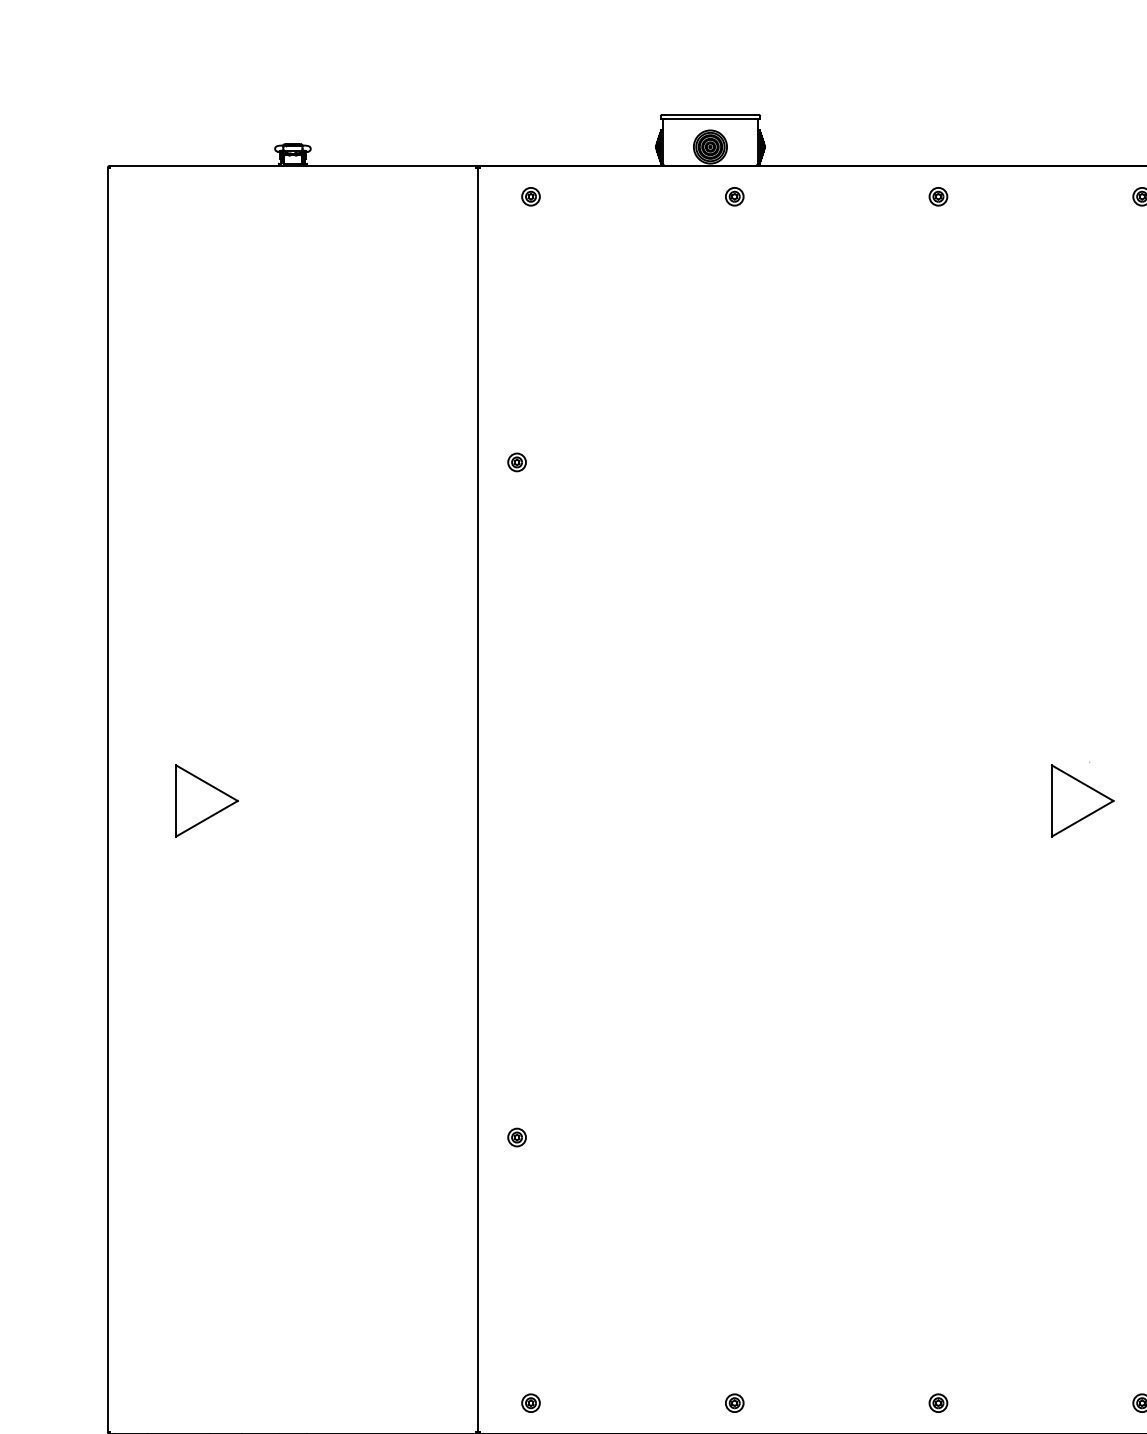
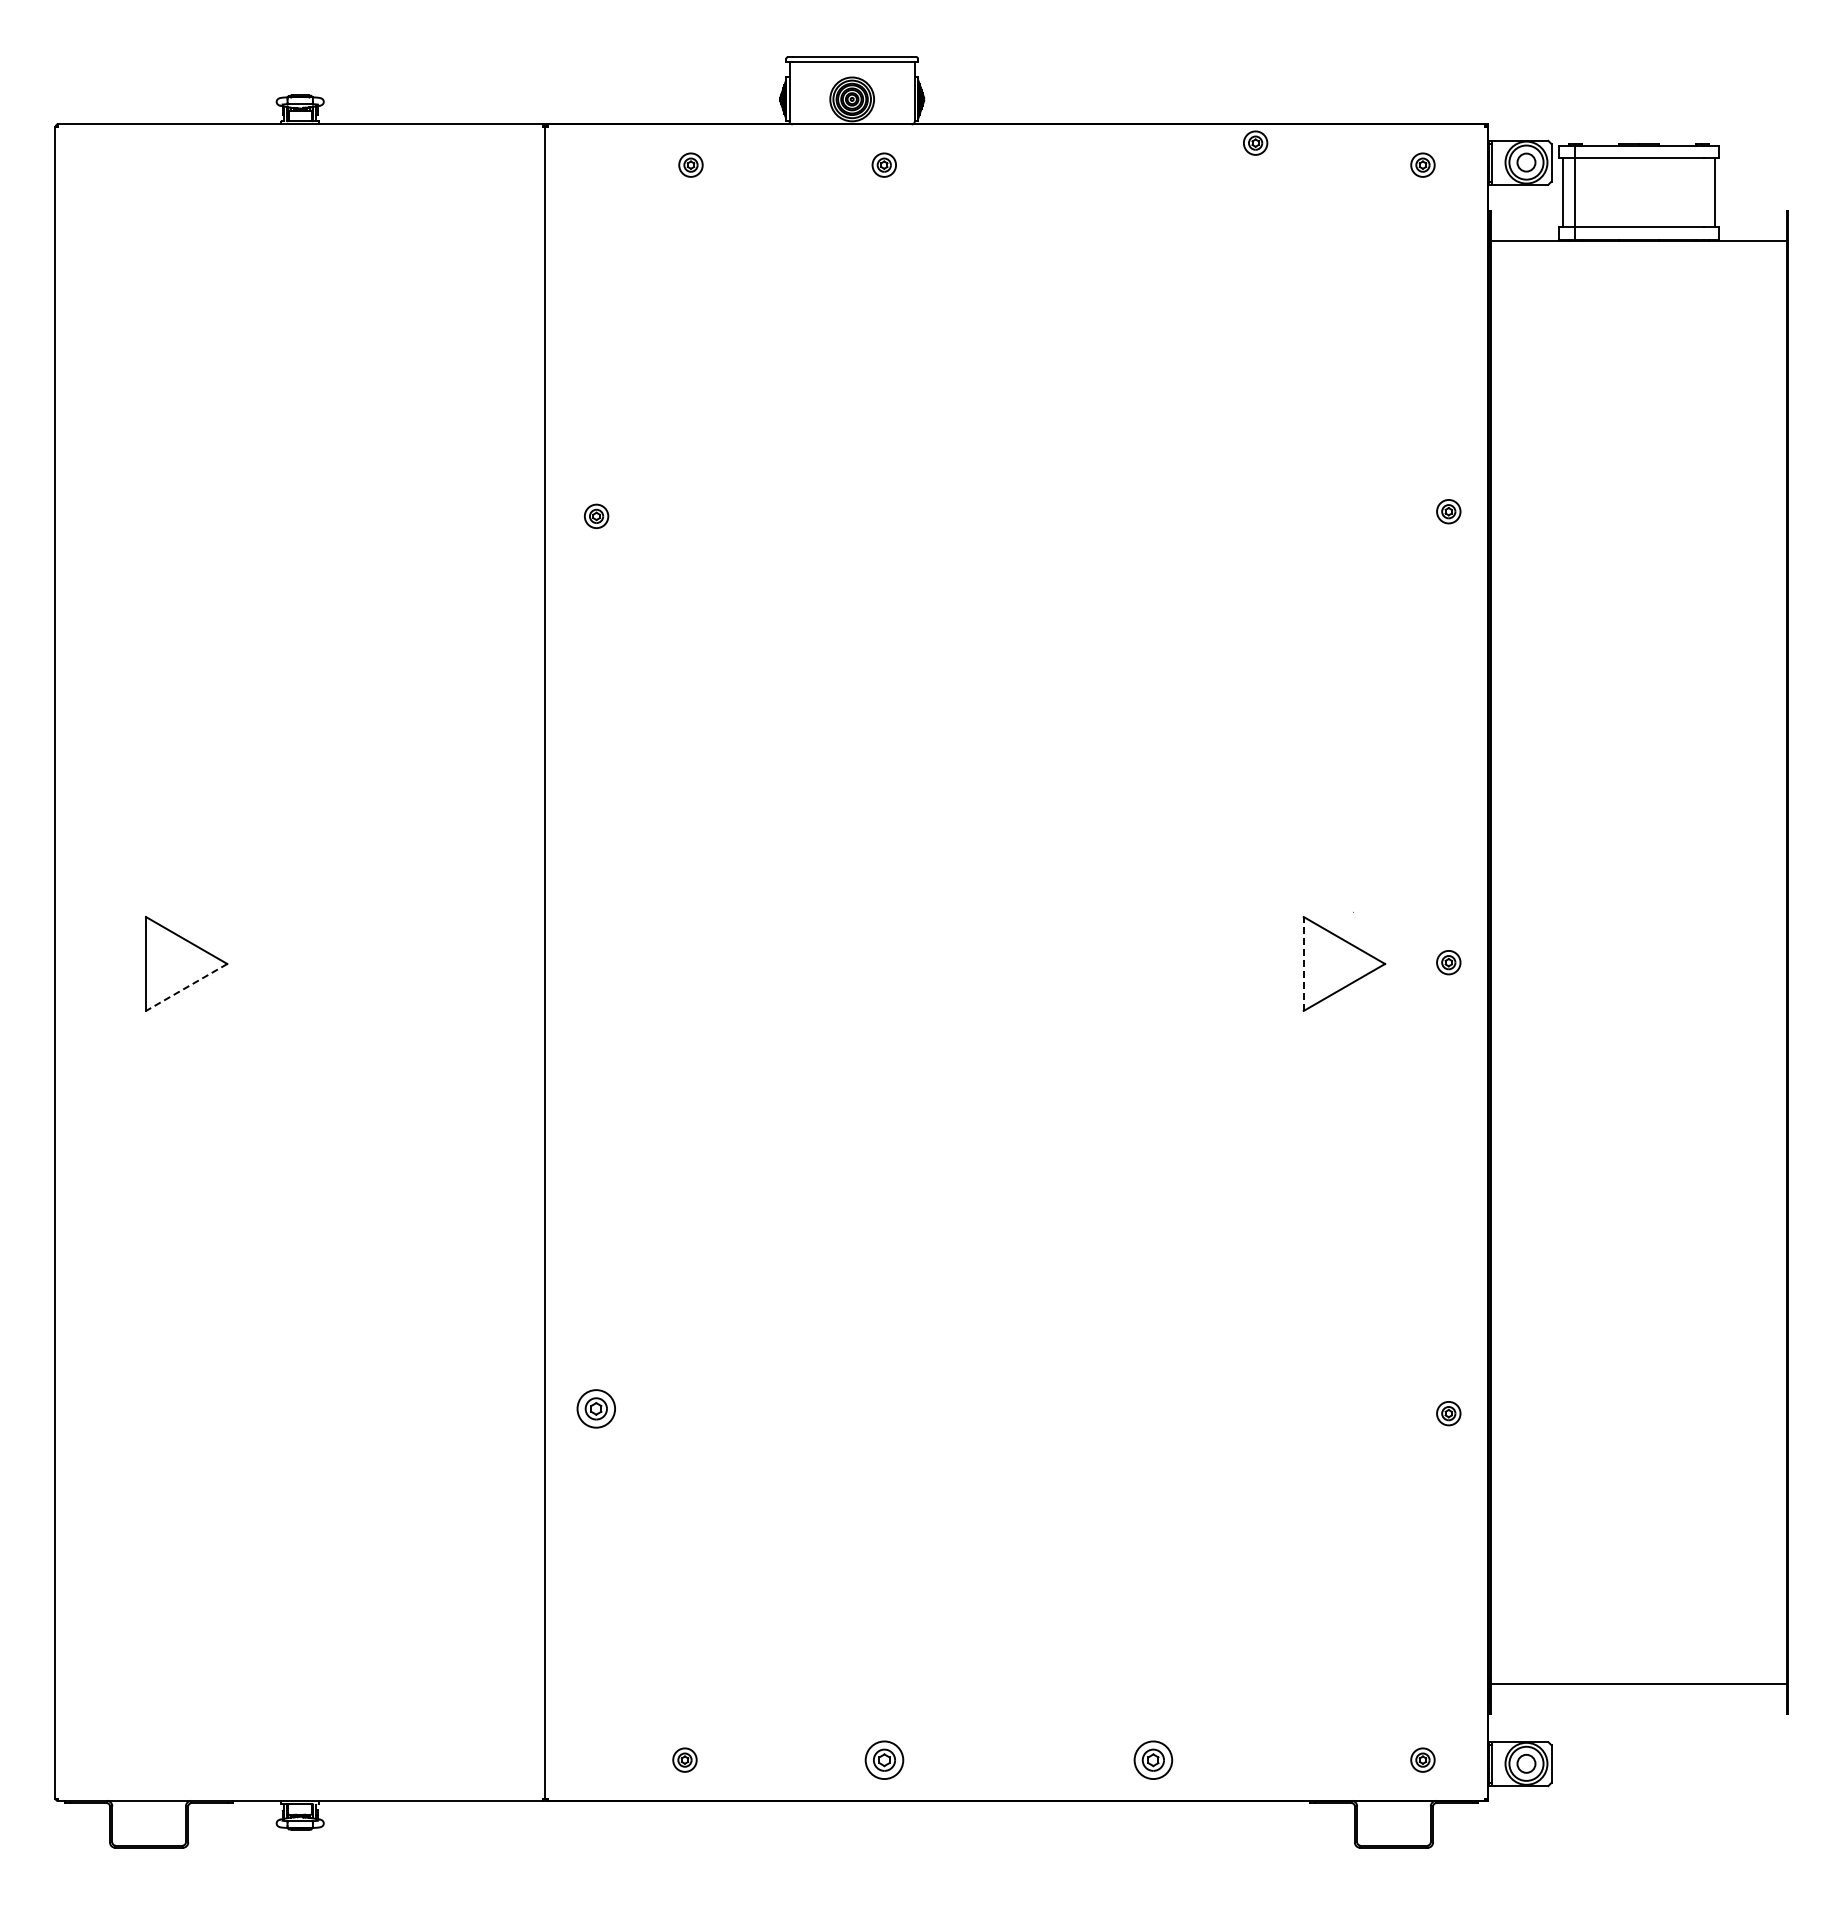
part: (530, 196) -> (690, 164), moved
part: (938, 196) -> (1255, 142), moved
line: (1051, 800) -> (1303, 963), solid -> dashed
line: (206, 818) -> (186, 987), solid -> dashed
part: (517, 1137) -> (596, 1408), size x1.6
part: (530, 1402) -> (684, 1759), moved
part: (734, 1402) -> (883, 1759), size x1.6
part: (938, 1402) -> (1153, 1759), size x1.6

